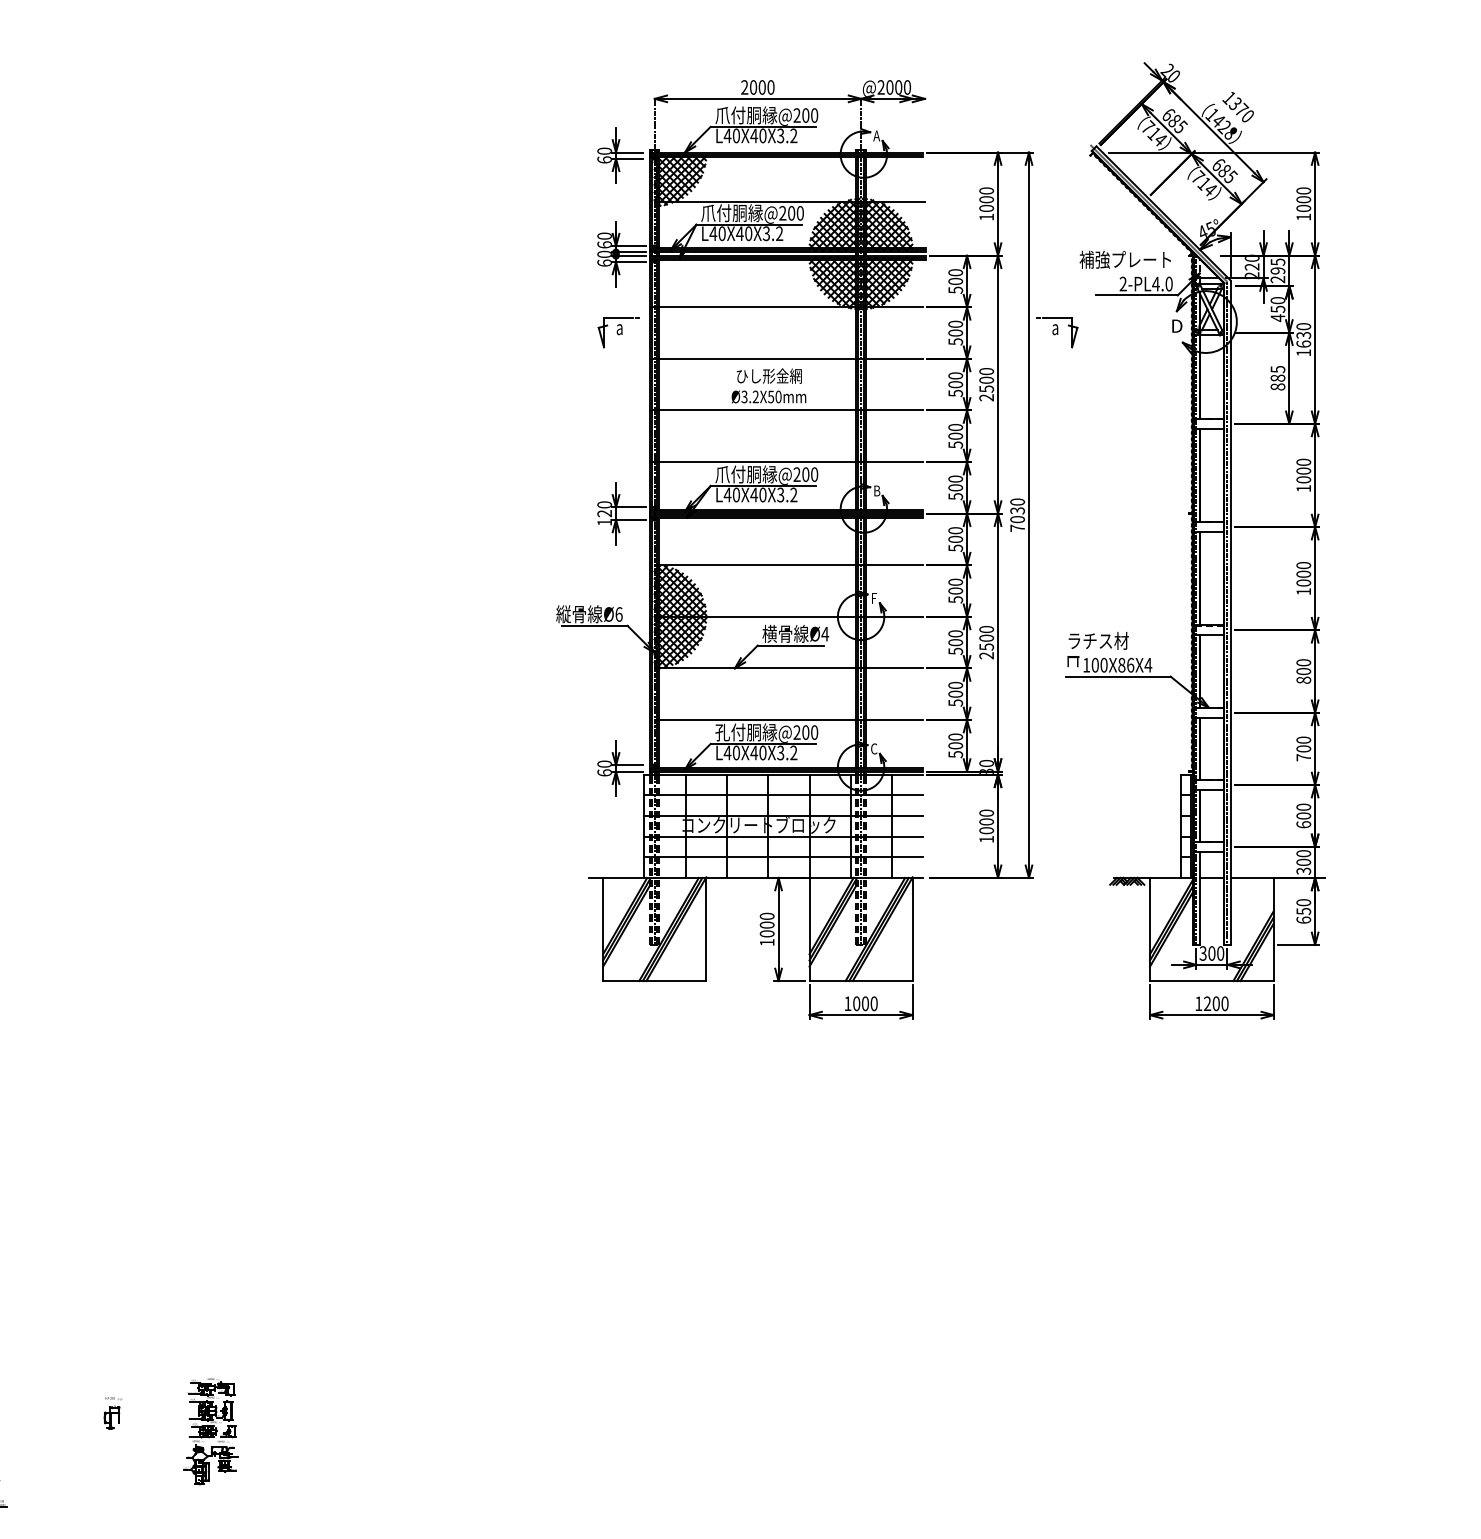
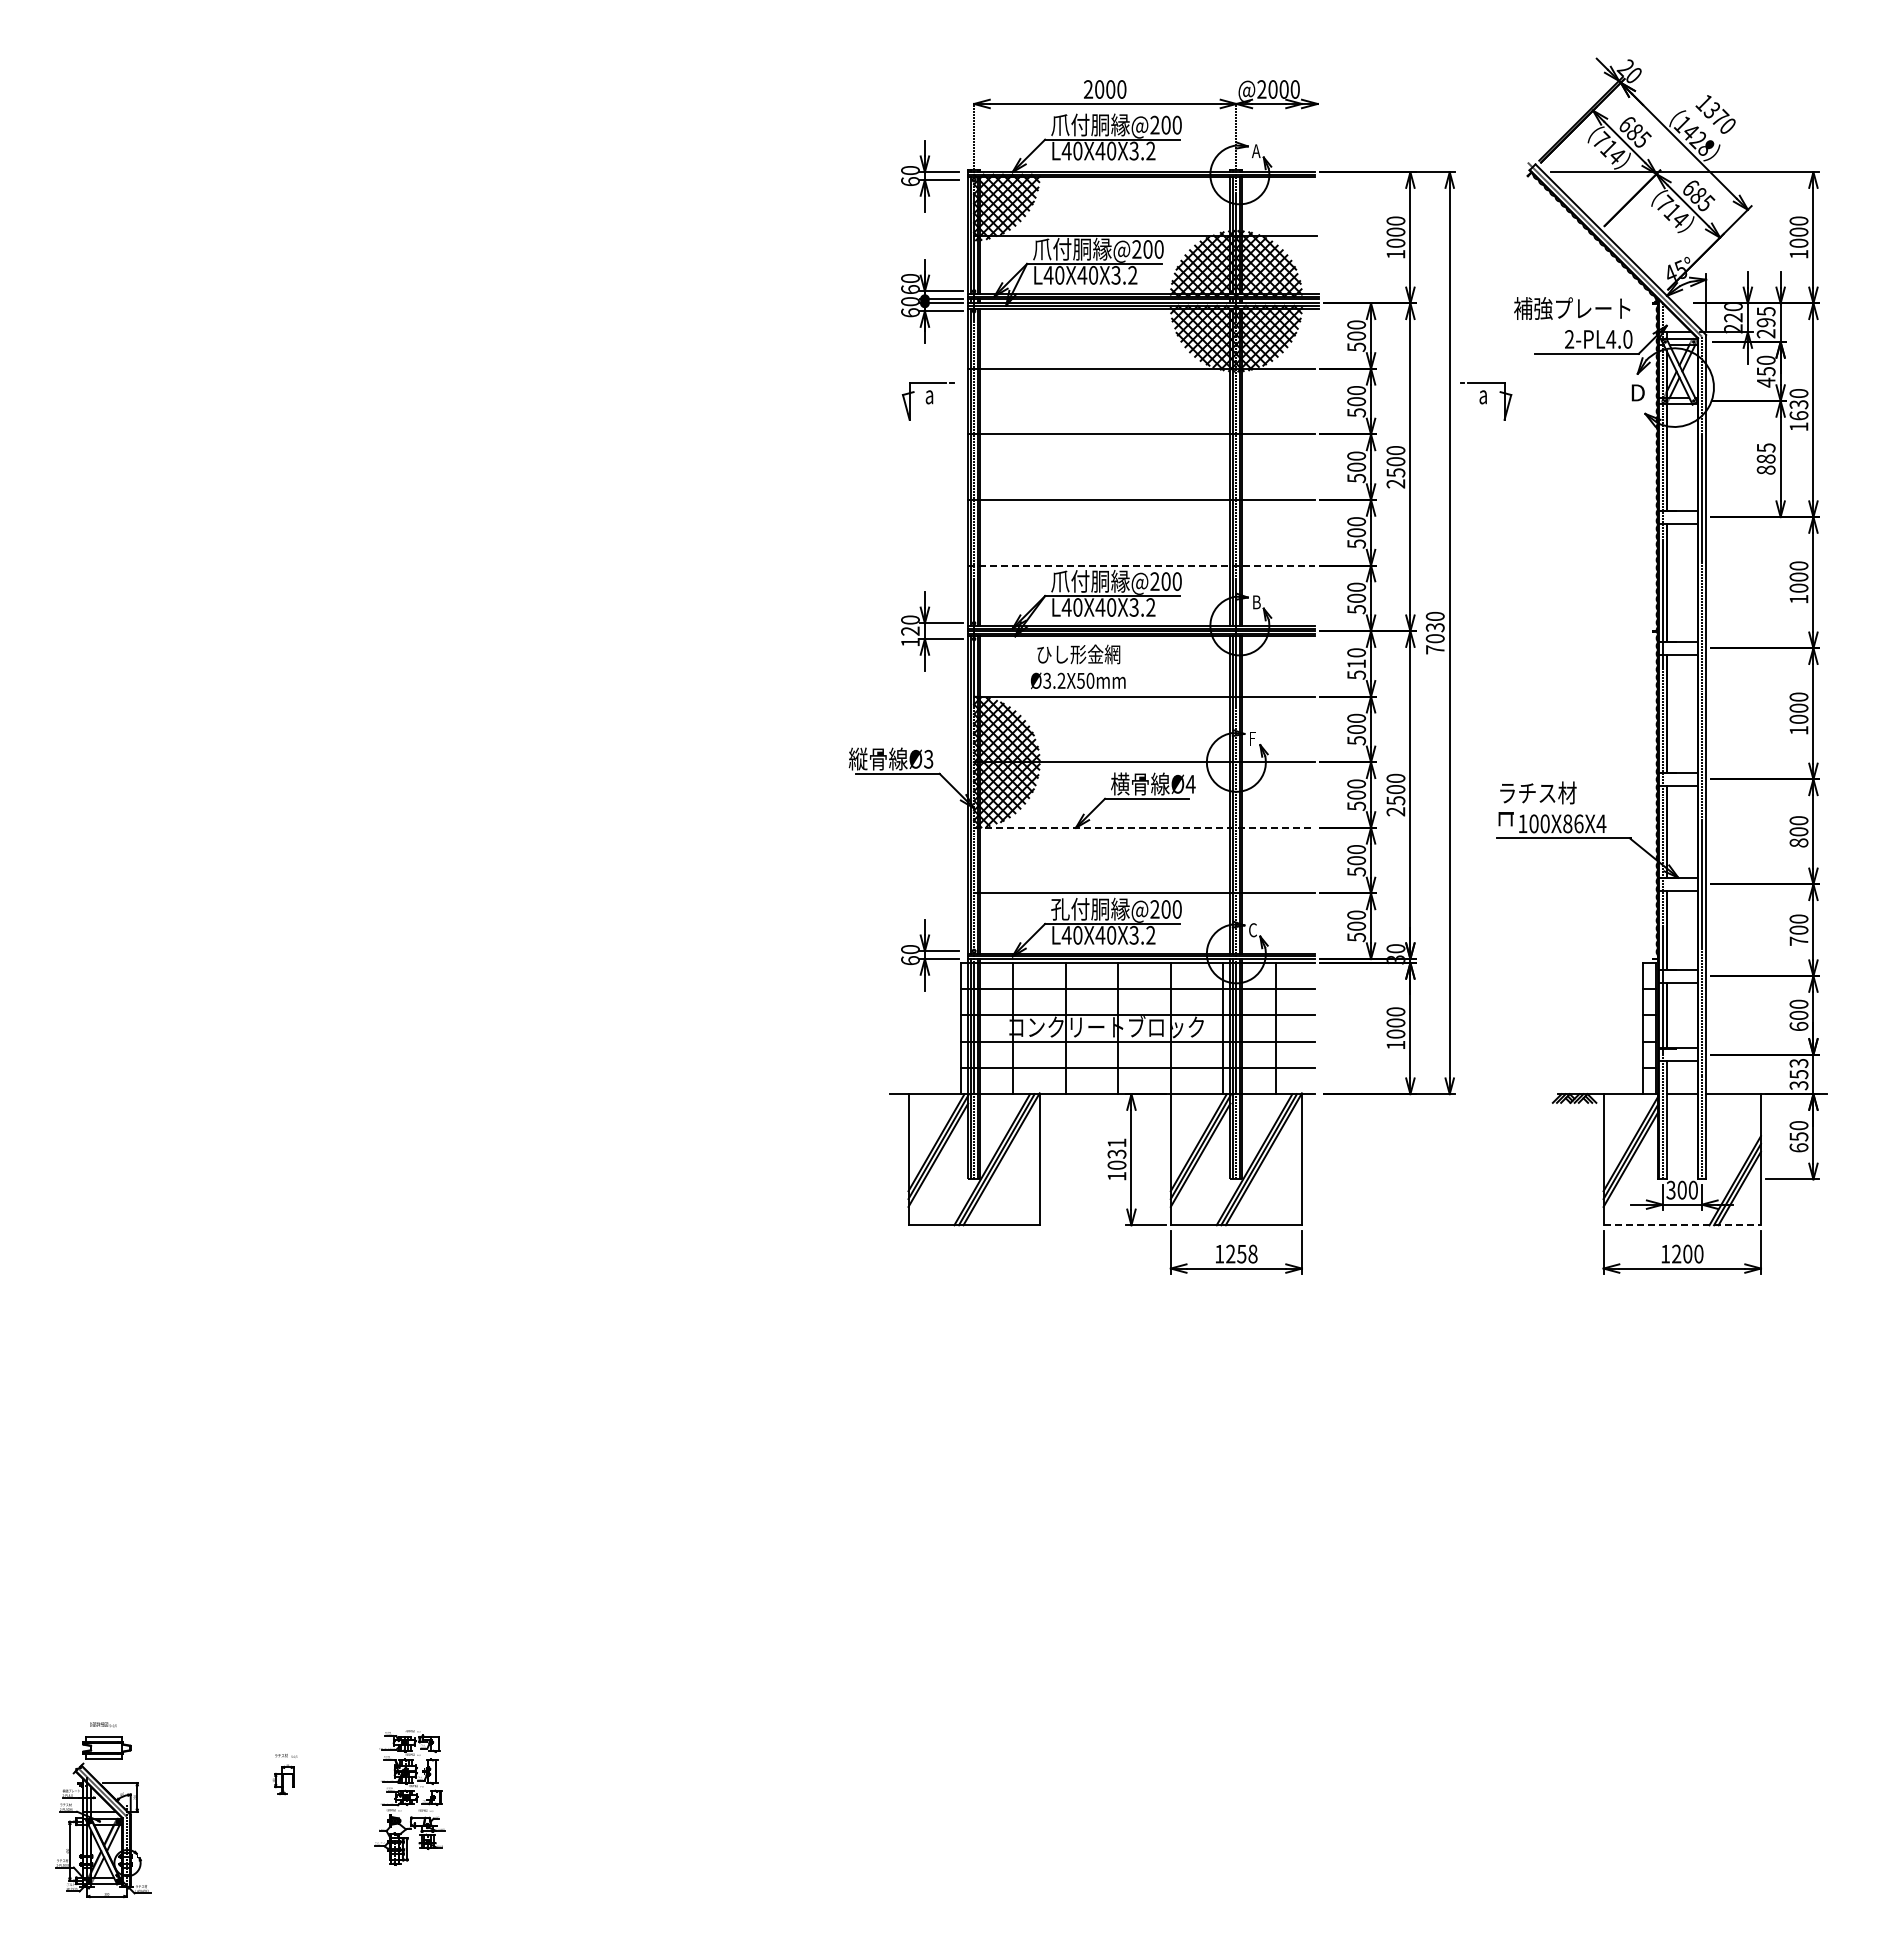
text: (768, 385) -> (1077, 666), moved
line: (787, 461) -> (1142, 565), solid -> dashed
text: (955, 539) -> (1356, 663), 500 -> 510
text: (618, 613) -> (928, 758), Ø6 -> Ø3
line: (789, 668) -> (1145, 827), solid -> dashed
text: (1303, 857) -> (1798, 1068), 300 -> 353
text: (766, 920) -> (1116, 1148), 1000 -> 1031
line: (1212, 981) -> (1682, 1225), solid -> dashed
text: (865, 1003) -> (1241, 1253), 1000 -> 1258

